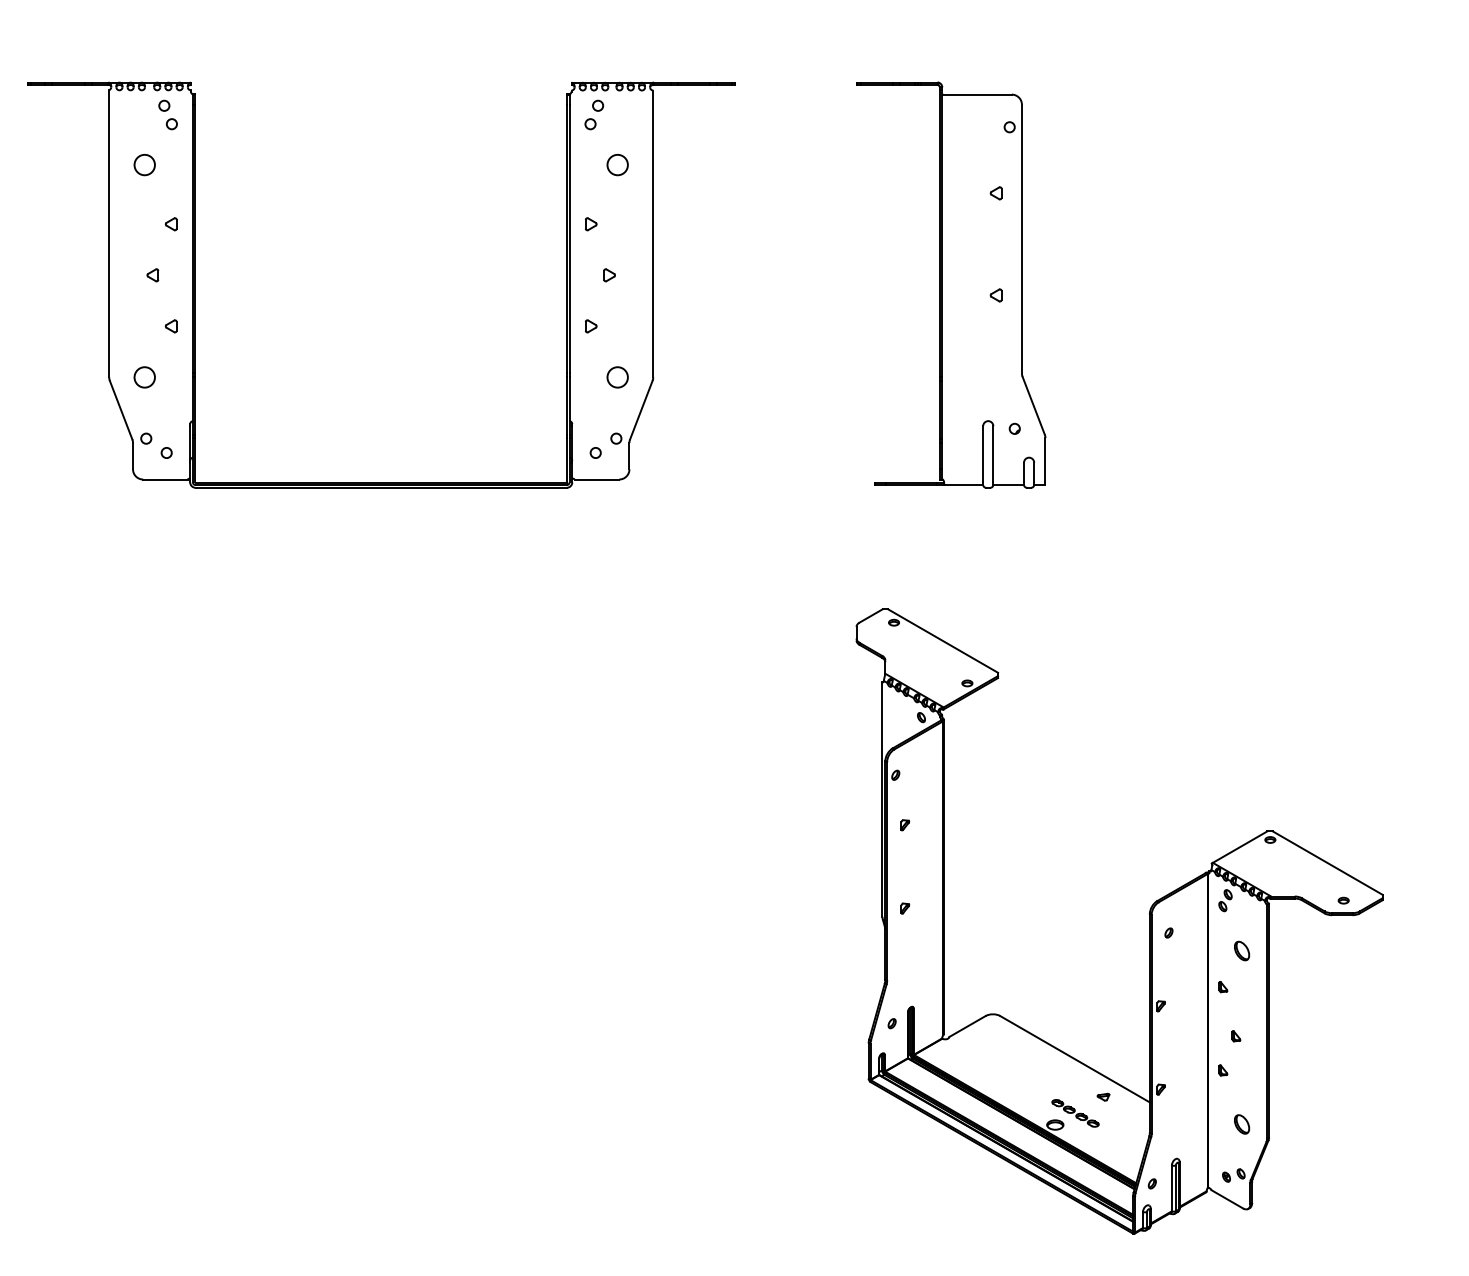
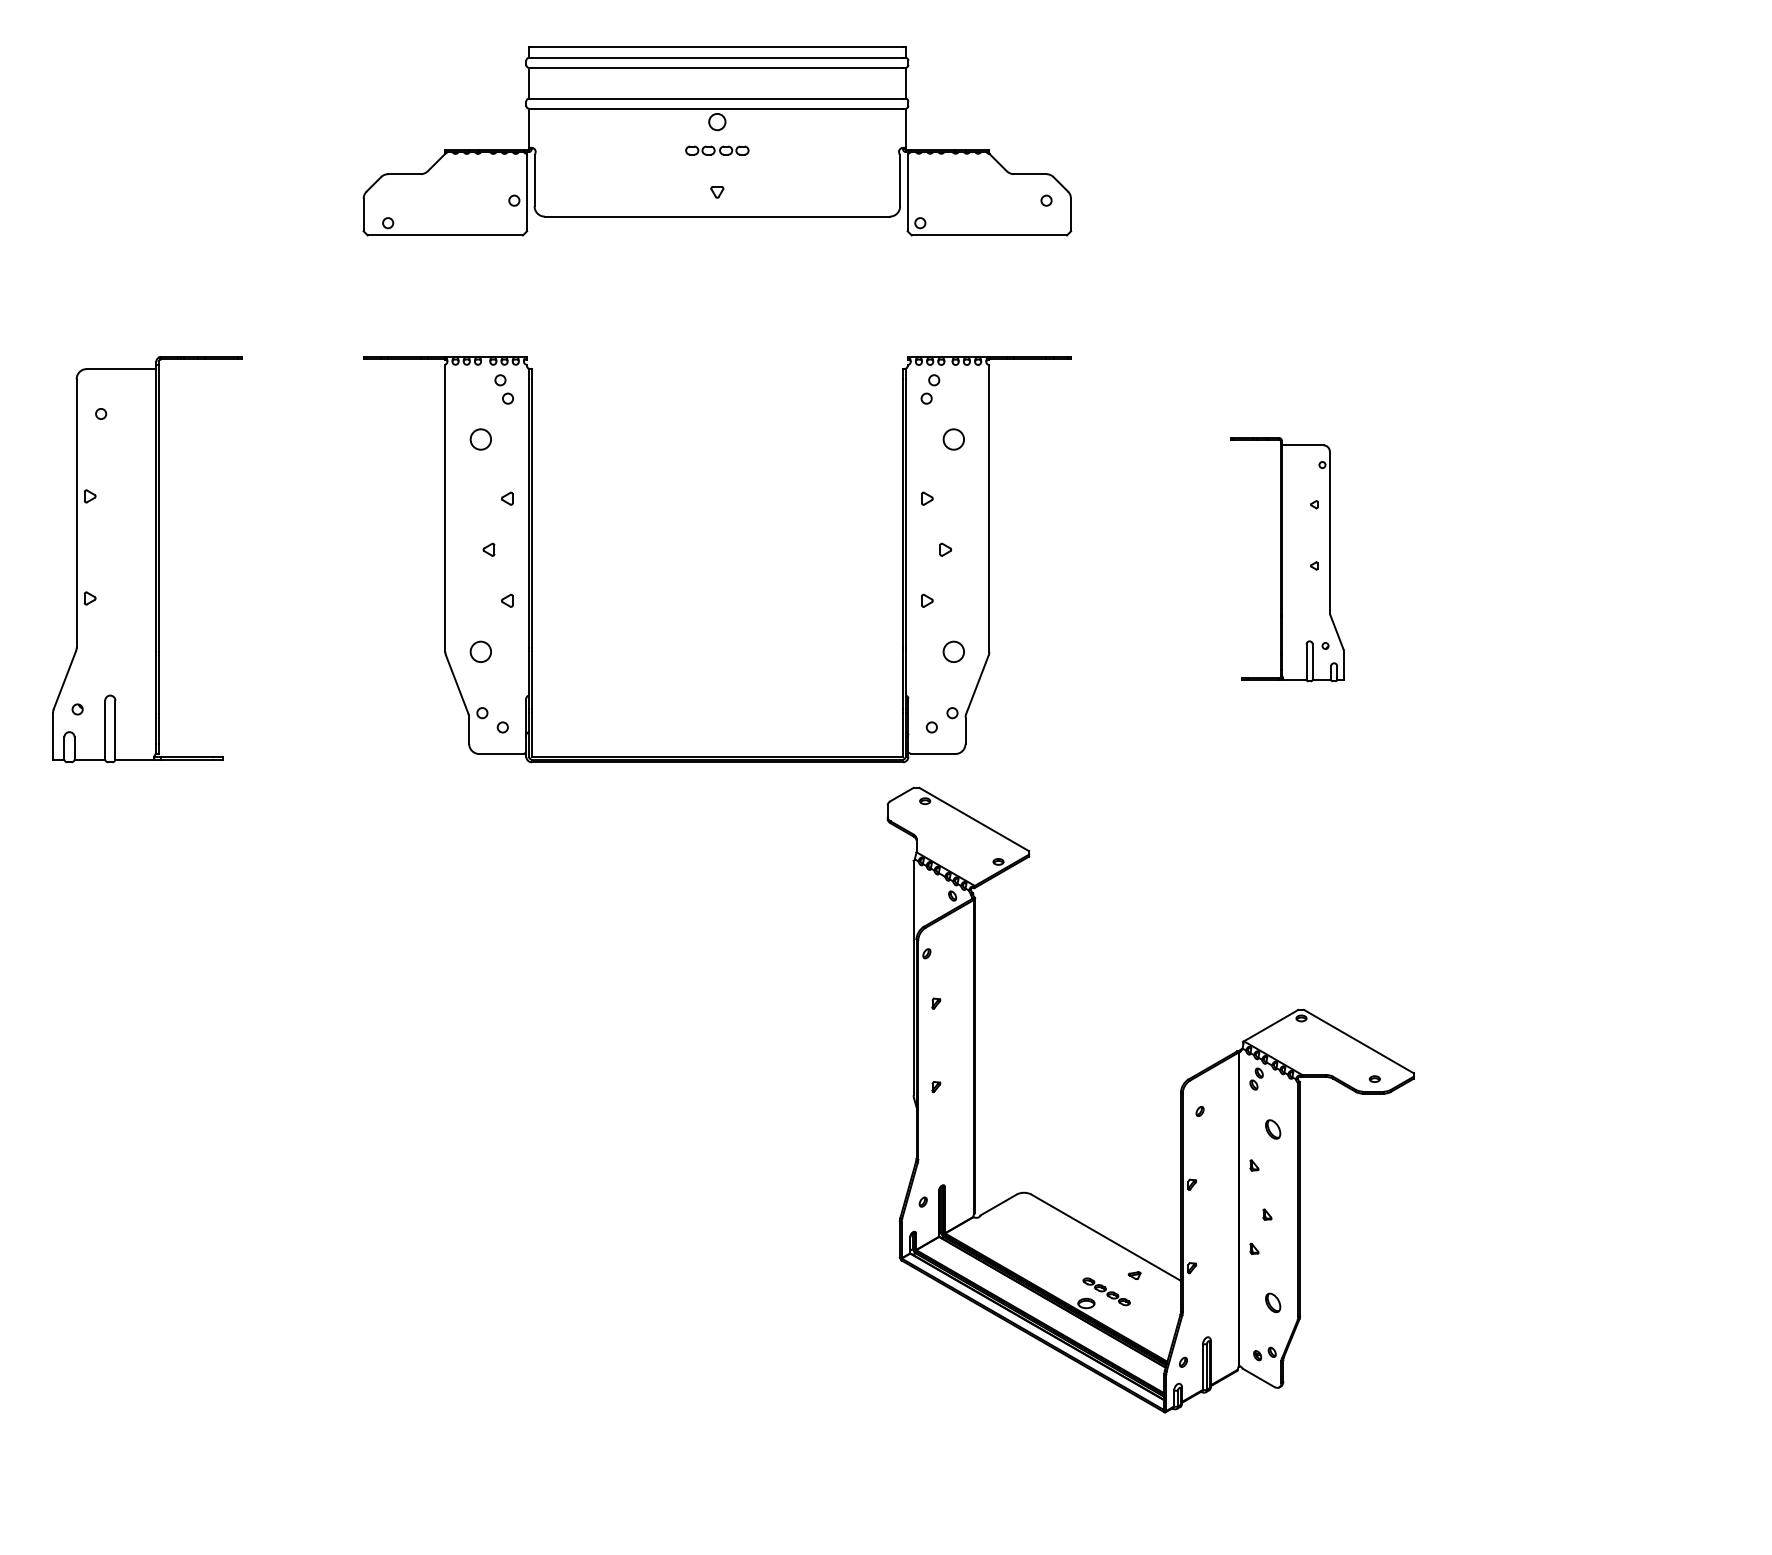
part: (951, 285) -> (1287, 559), size x0.6
part: (1149, 921) -> (1180, 1099), moved

